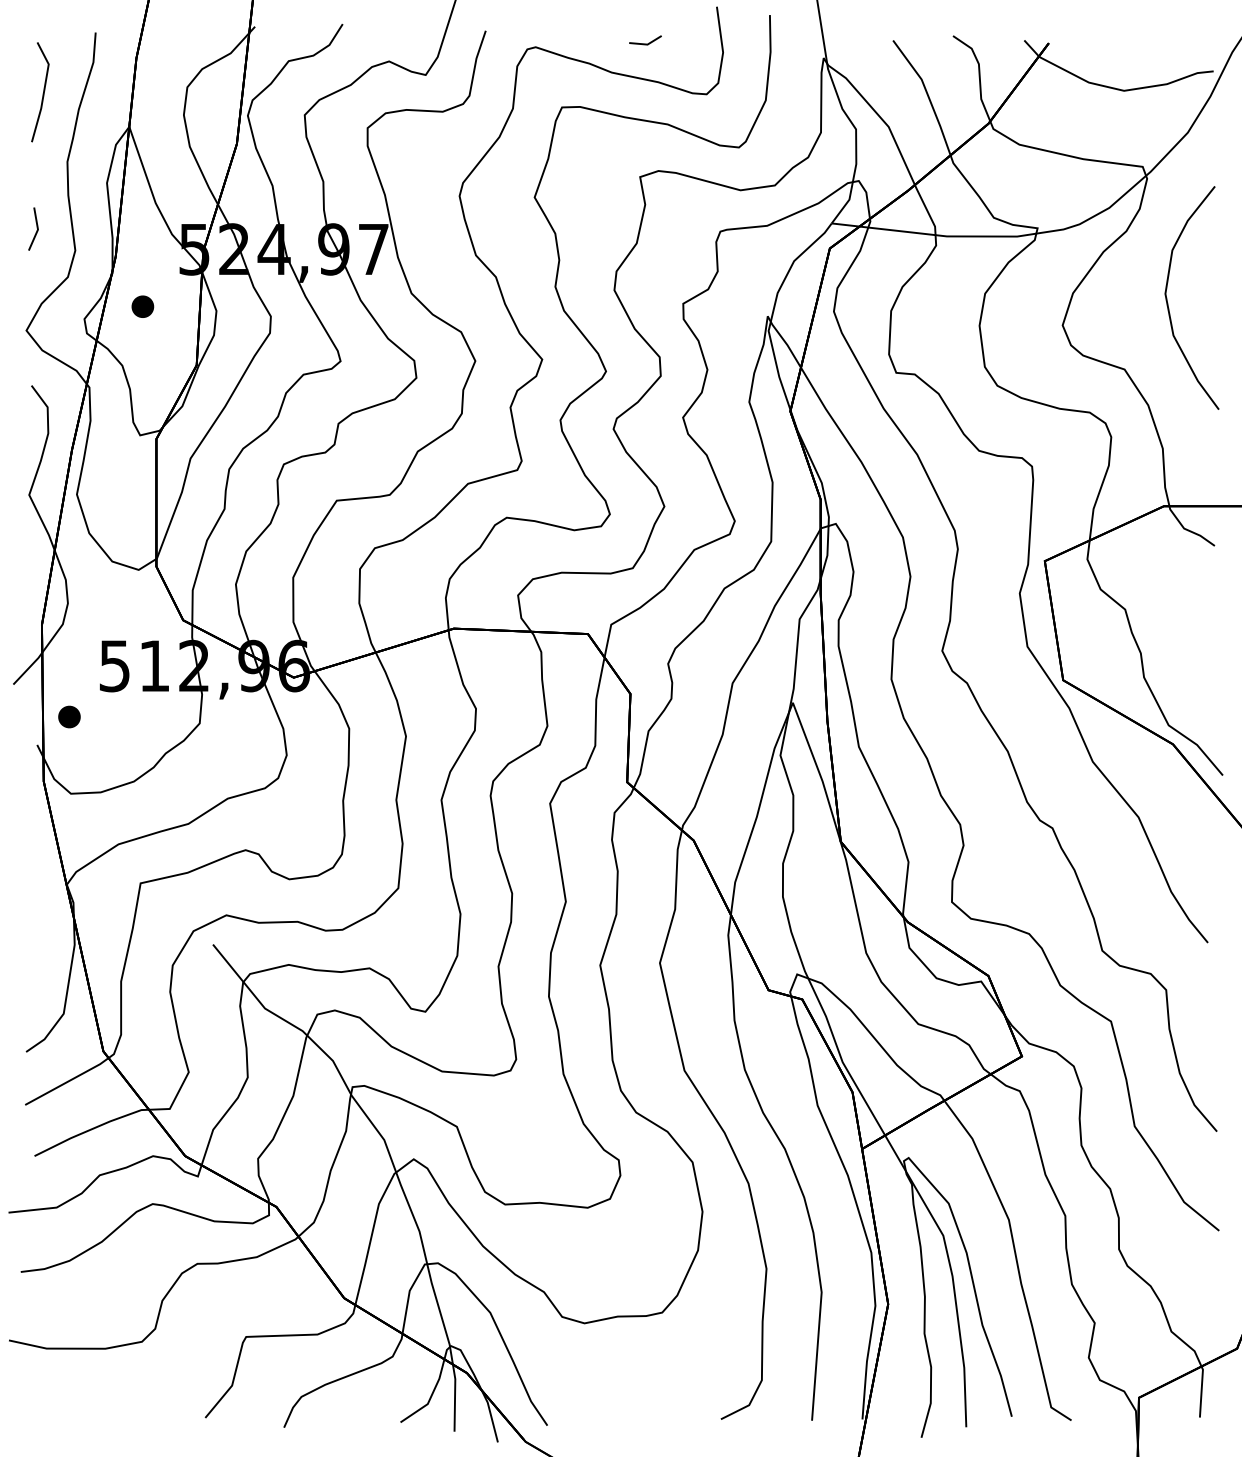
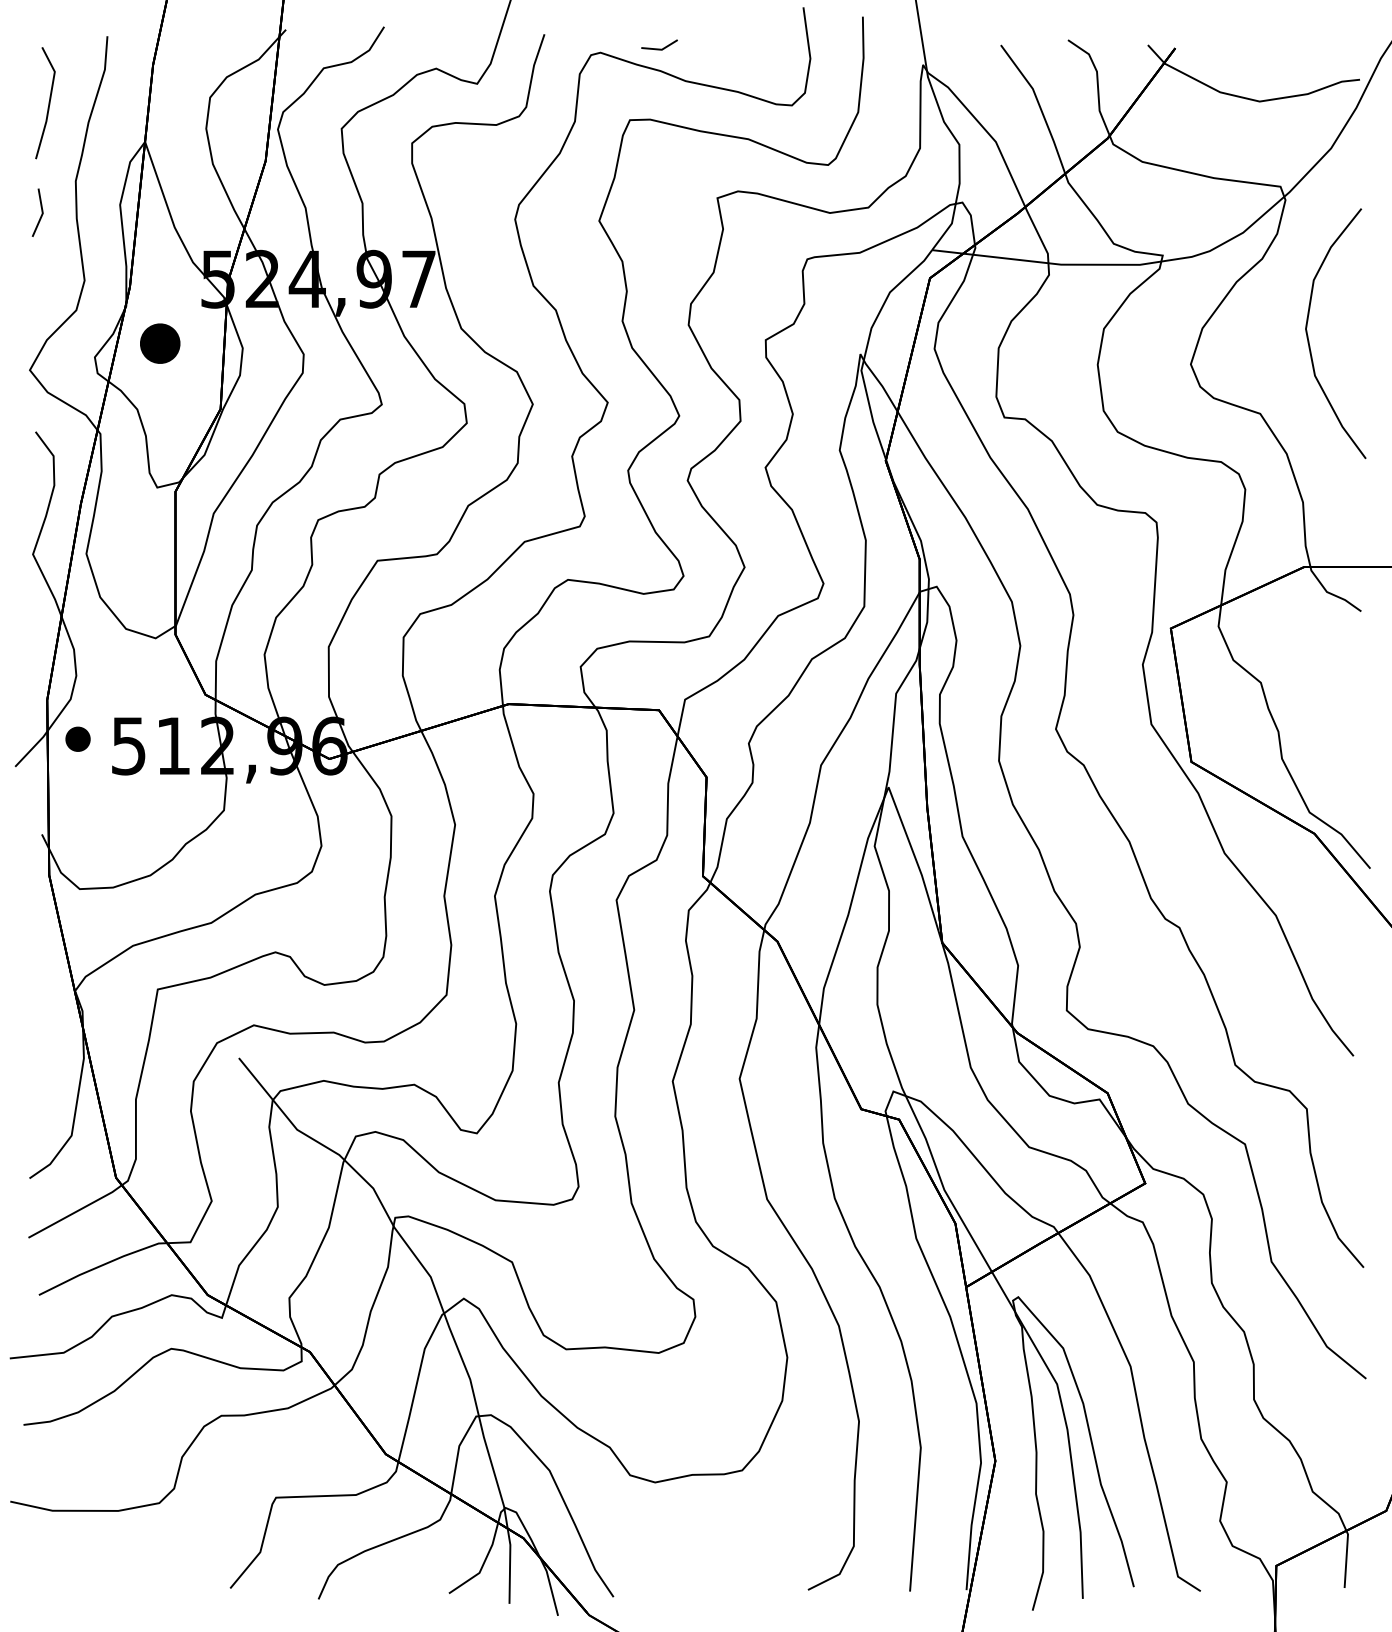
line: (645, 43) -> (659, 48), moved
line: (36, 228) -> (41, 212), moved
part: (142, 306) -> (159, 343), size x1.6
part: (69, 716) -> (78, 738), moved

